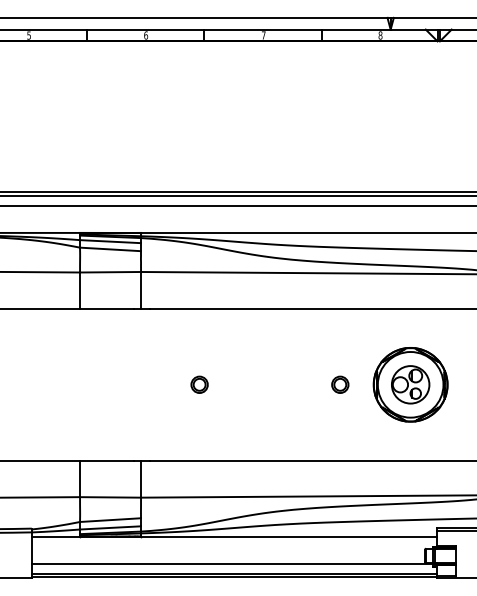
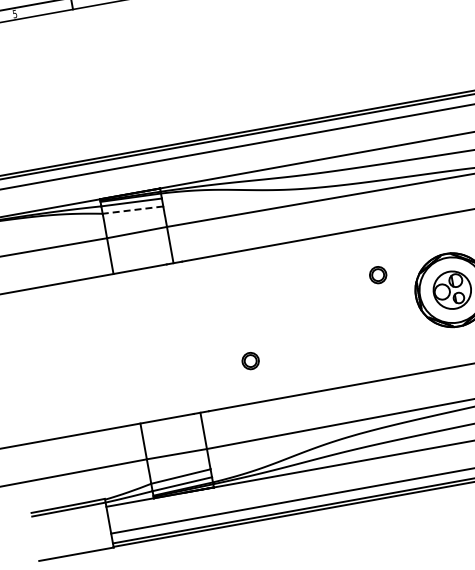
line: (110, 249) -> (132, 210), solid -> dashed
part: (199, 384) -> (250, 360), moved
part: (340, 384) -> (378, 274), moved

